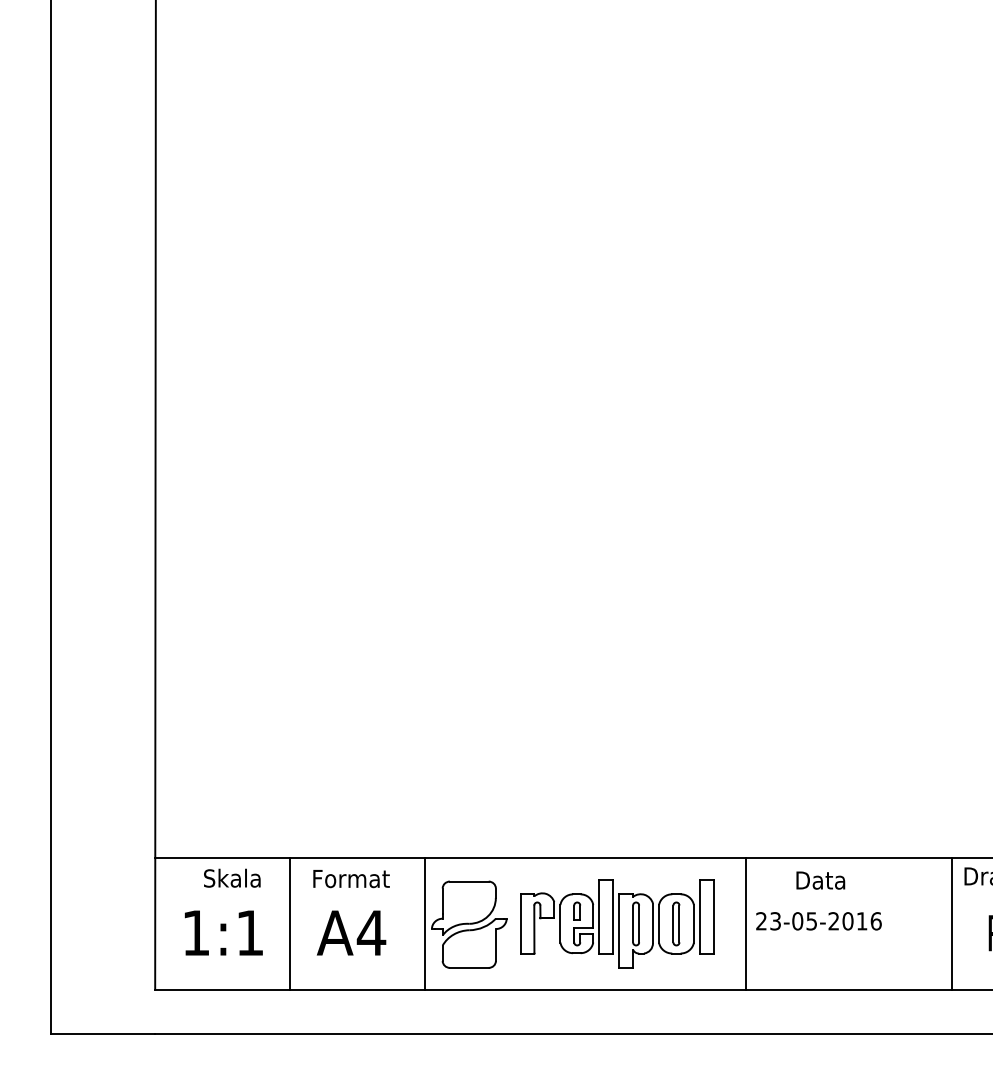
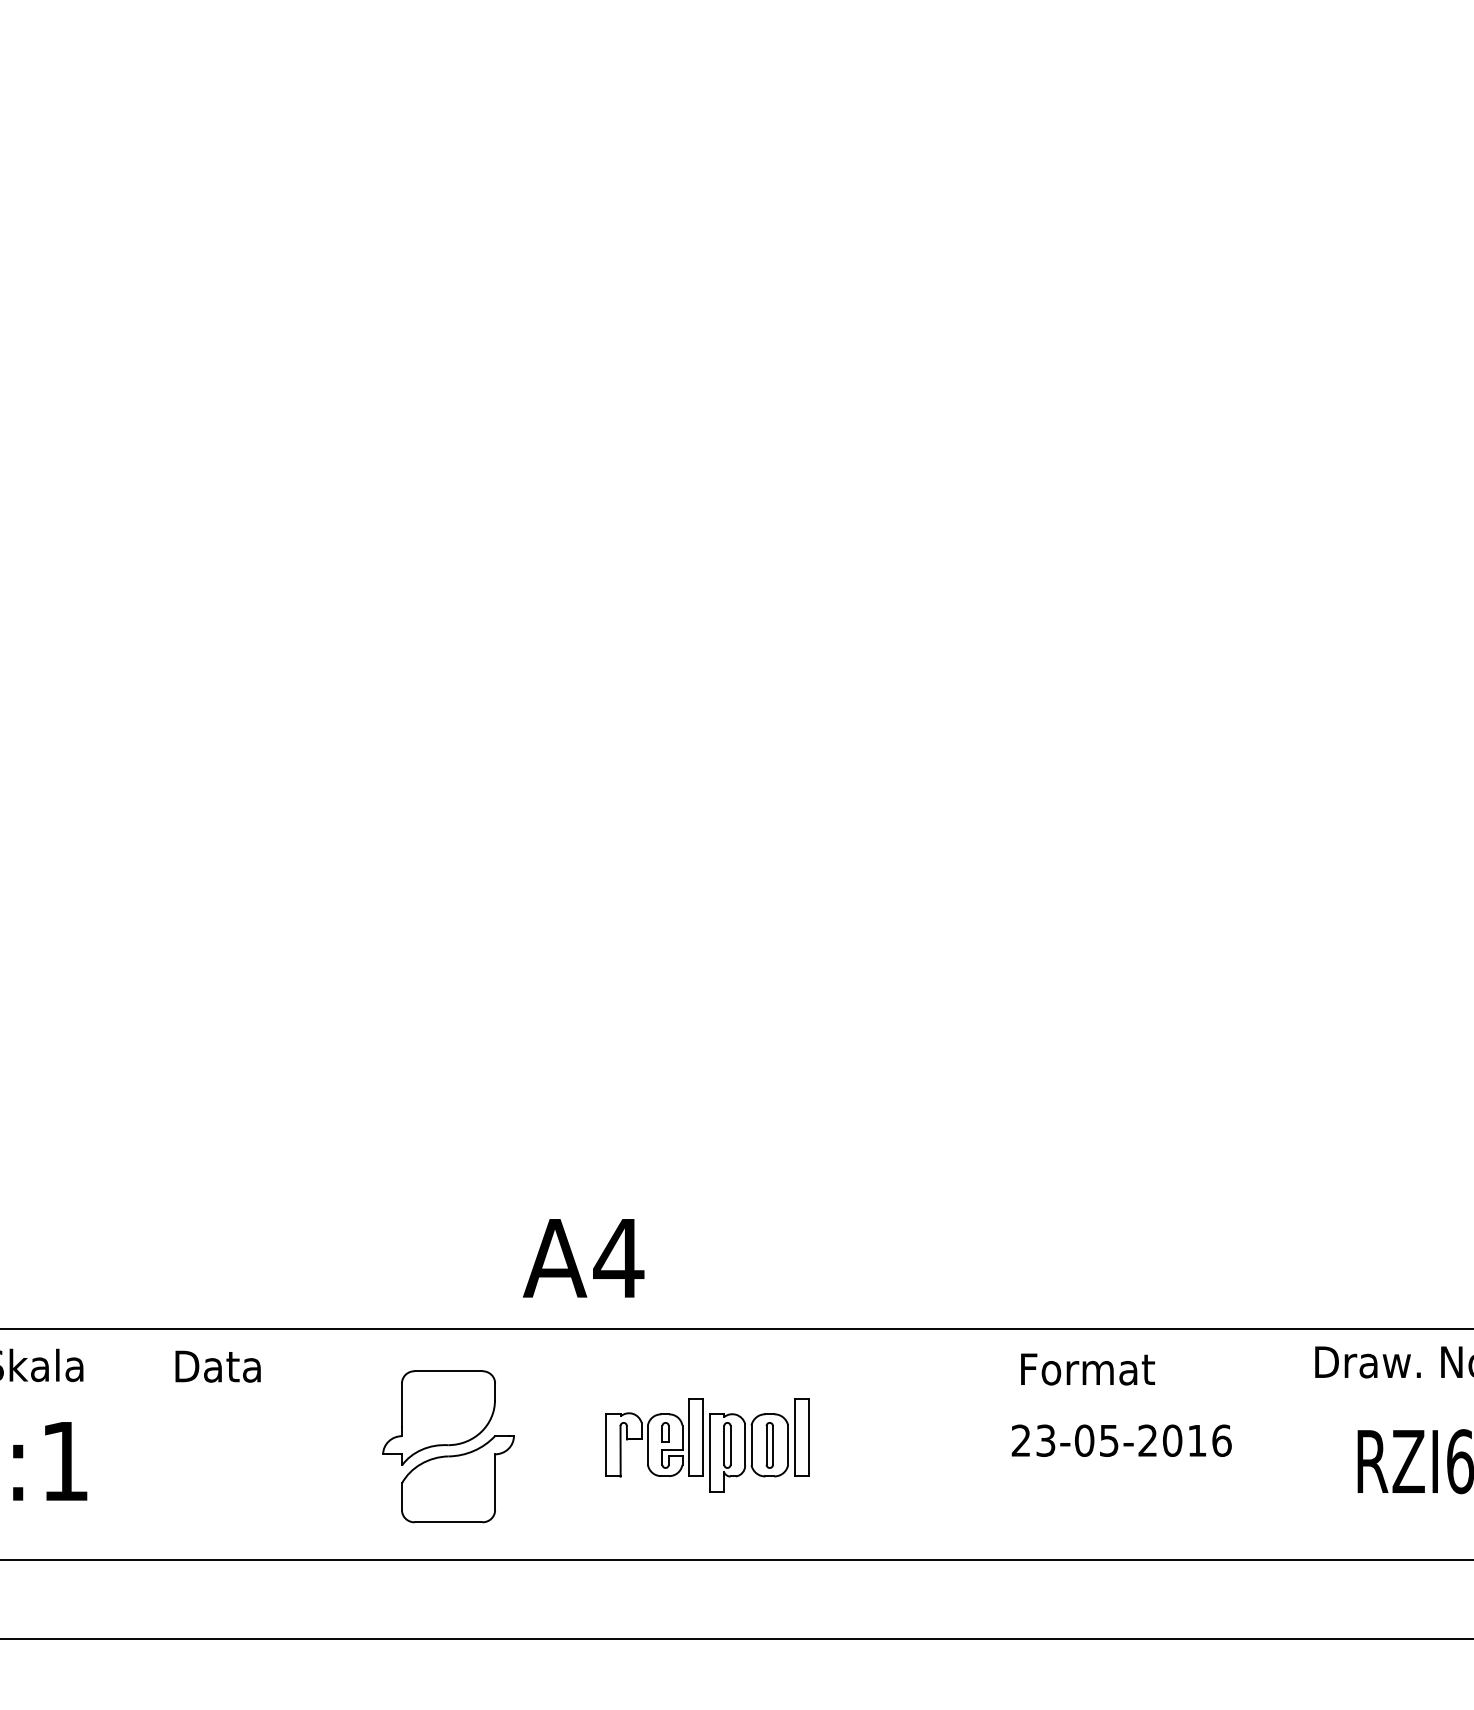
text: (352, 879) -> (244, 1367), Format -> Data
text: (835, 880) -> (1089, 1369), Data -> Format
text: (818, 921) -> (1120, 1441), moved
line: (289, 923) -> (133, 1444), removed
line: (424, 923) -> (370, 1444), removed
part: (617, 923) -> (707, 1444), size x0.6
line: (746, 923) -> (933, 1444), removed
line: (951, 923) -> (1292, 1444), removed
text: (351, 932) -> (583, 1257), moved

